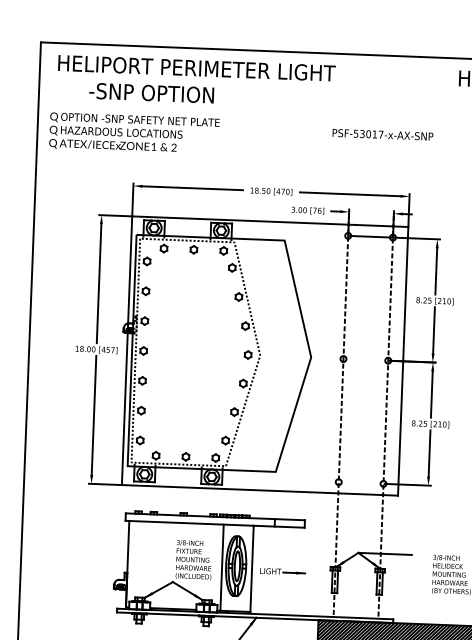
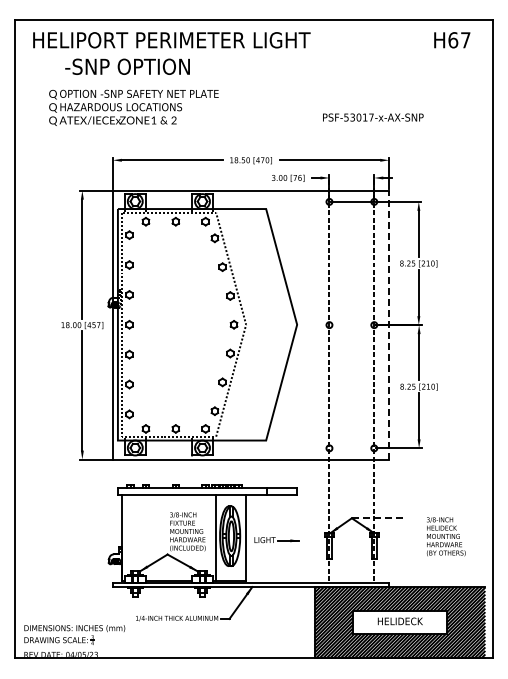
text: (134, 133) -> (133, 107), moved
text: (383, 134) -> (373, 117), moved
line: (403, 360) -> (389, 324), solid -> dashed
line: (385, 554) -> (378, 518), solid -> dashed

